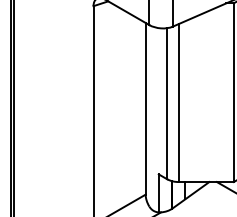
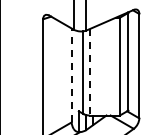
line: (178, 103) -> (89, 72), solid -> dashed
line: (145, 108) -> (71, 75), solid -> dashed

